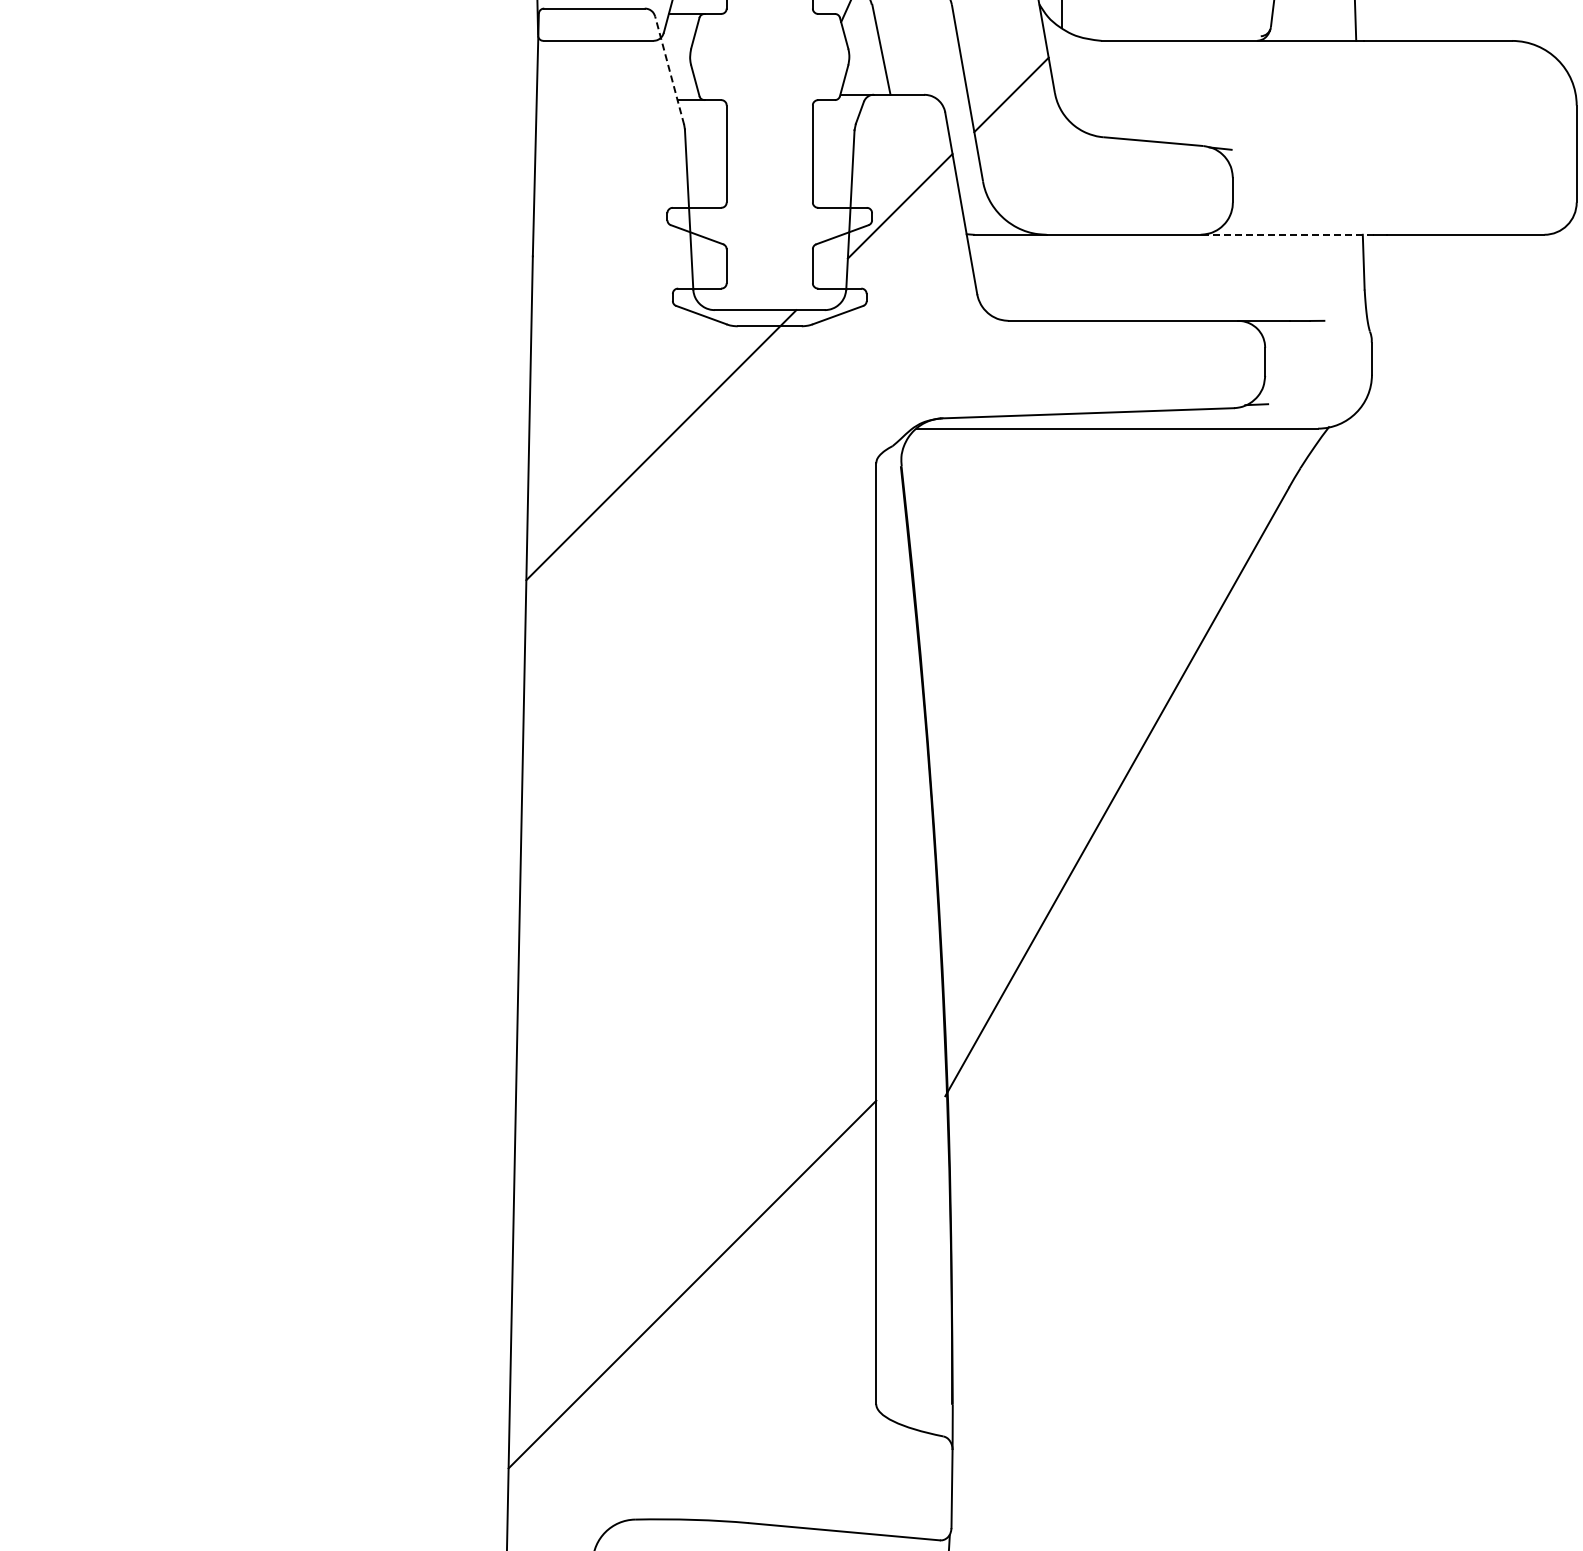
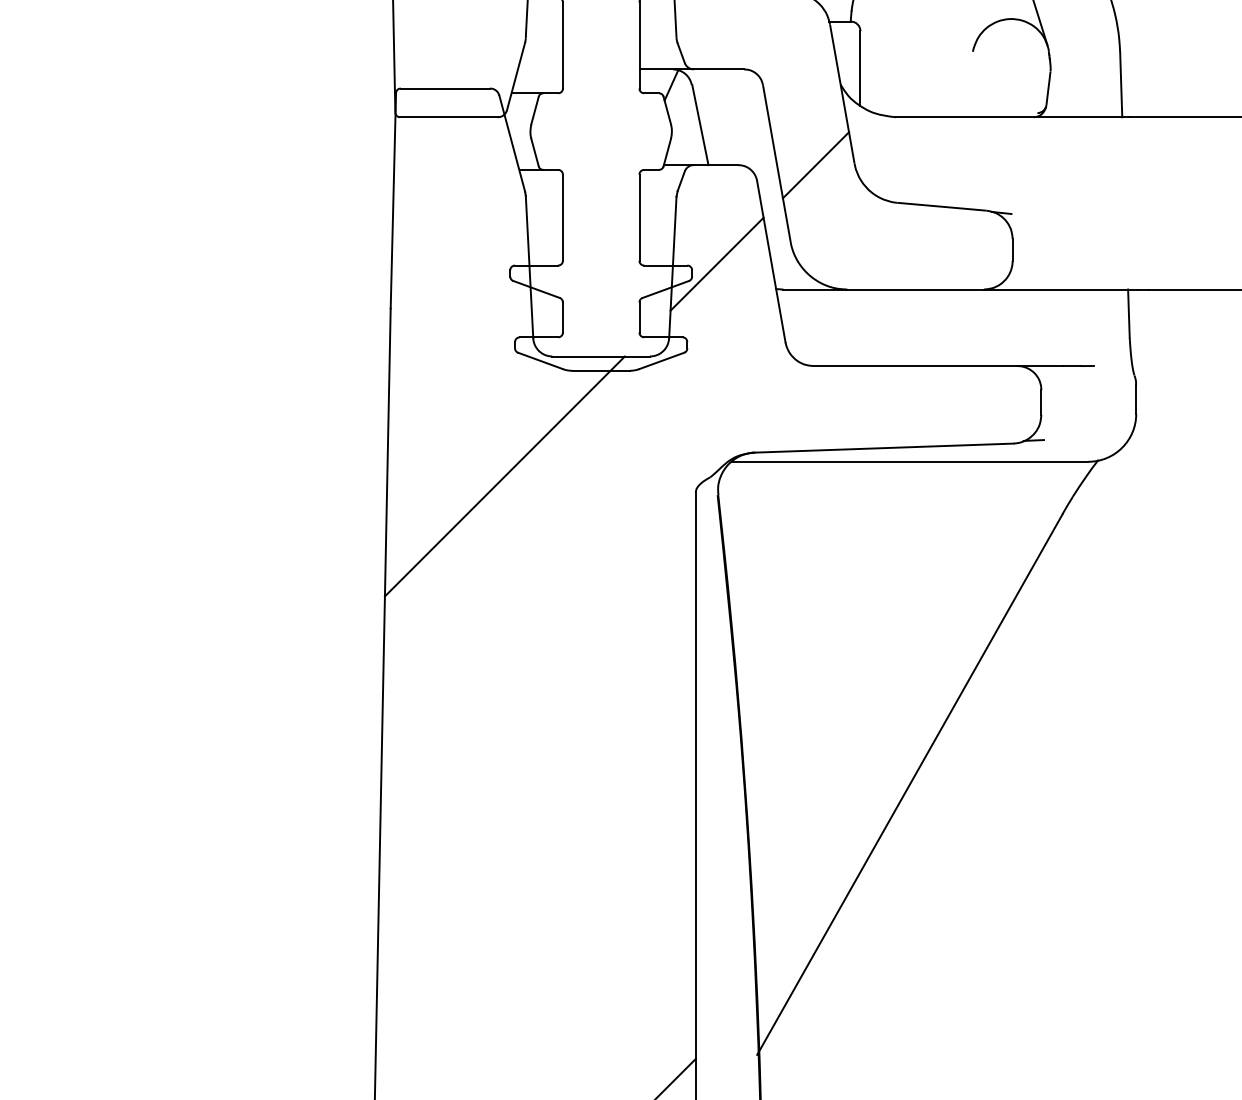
line: (669, 70) -> (512, 143), dashed -> solid
line: (1287, 234) -> (1061, 289), dashed -> solid

